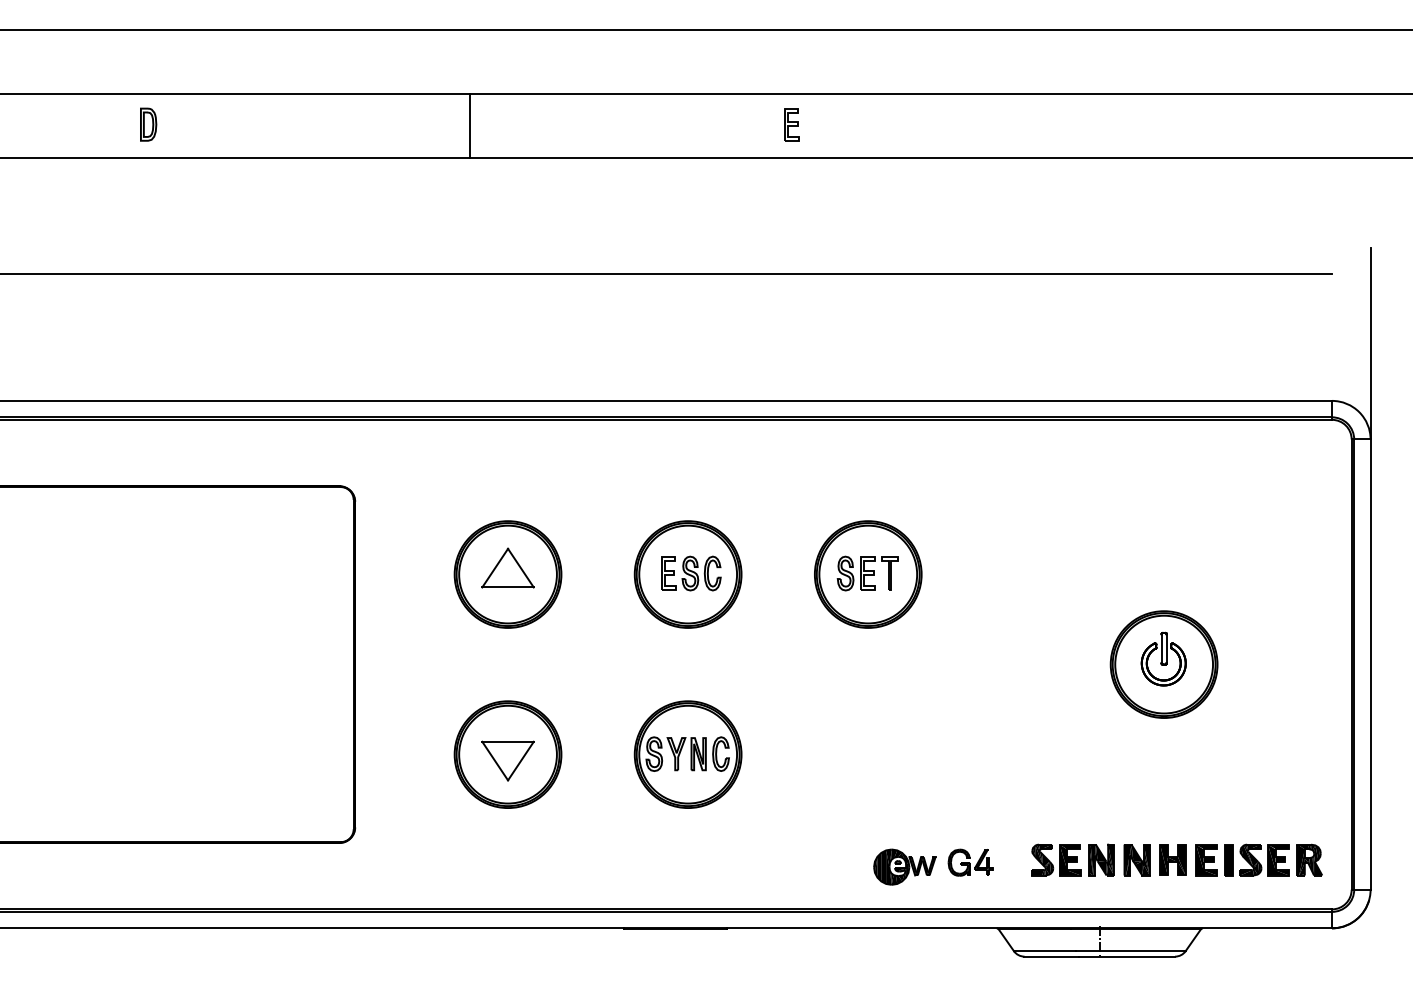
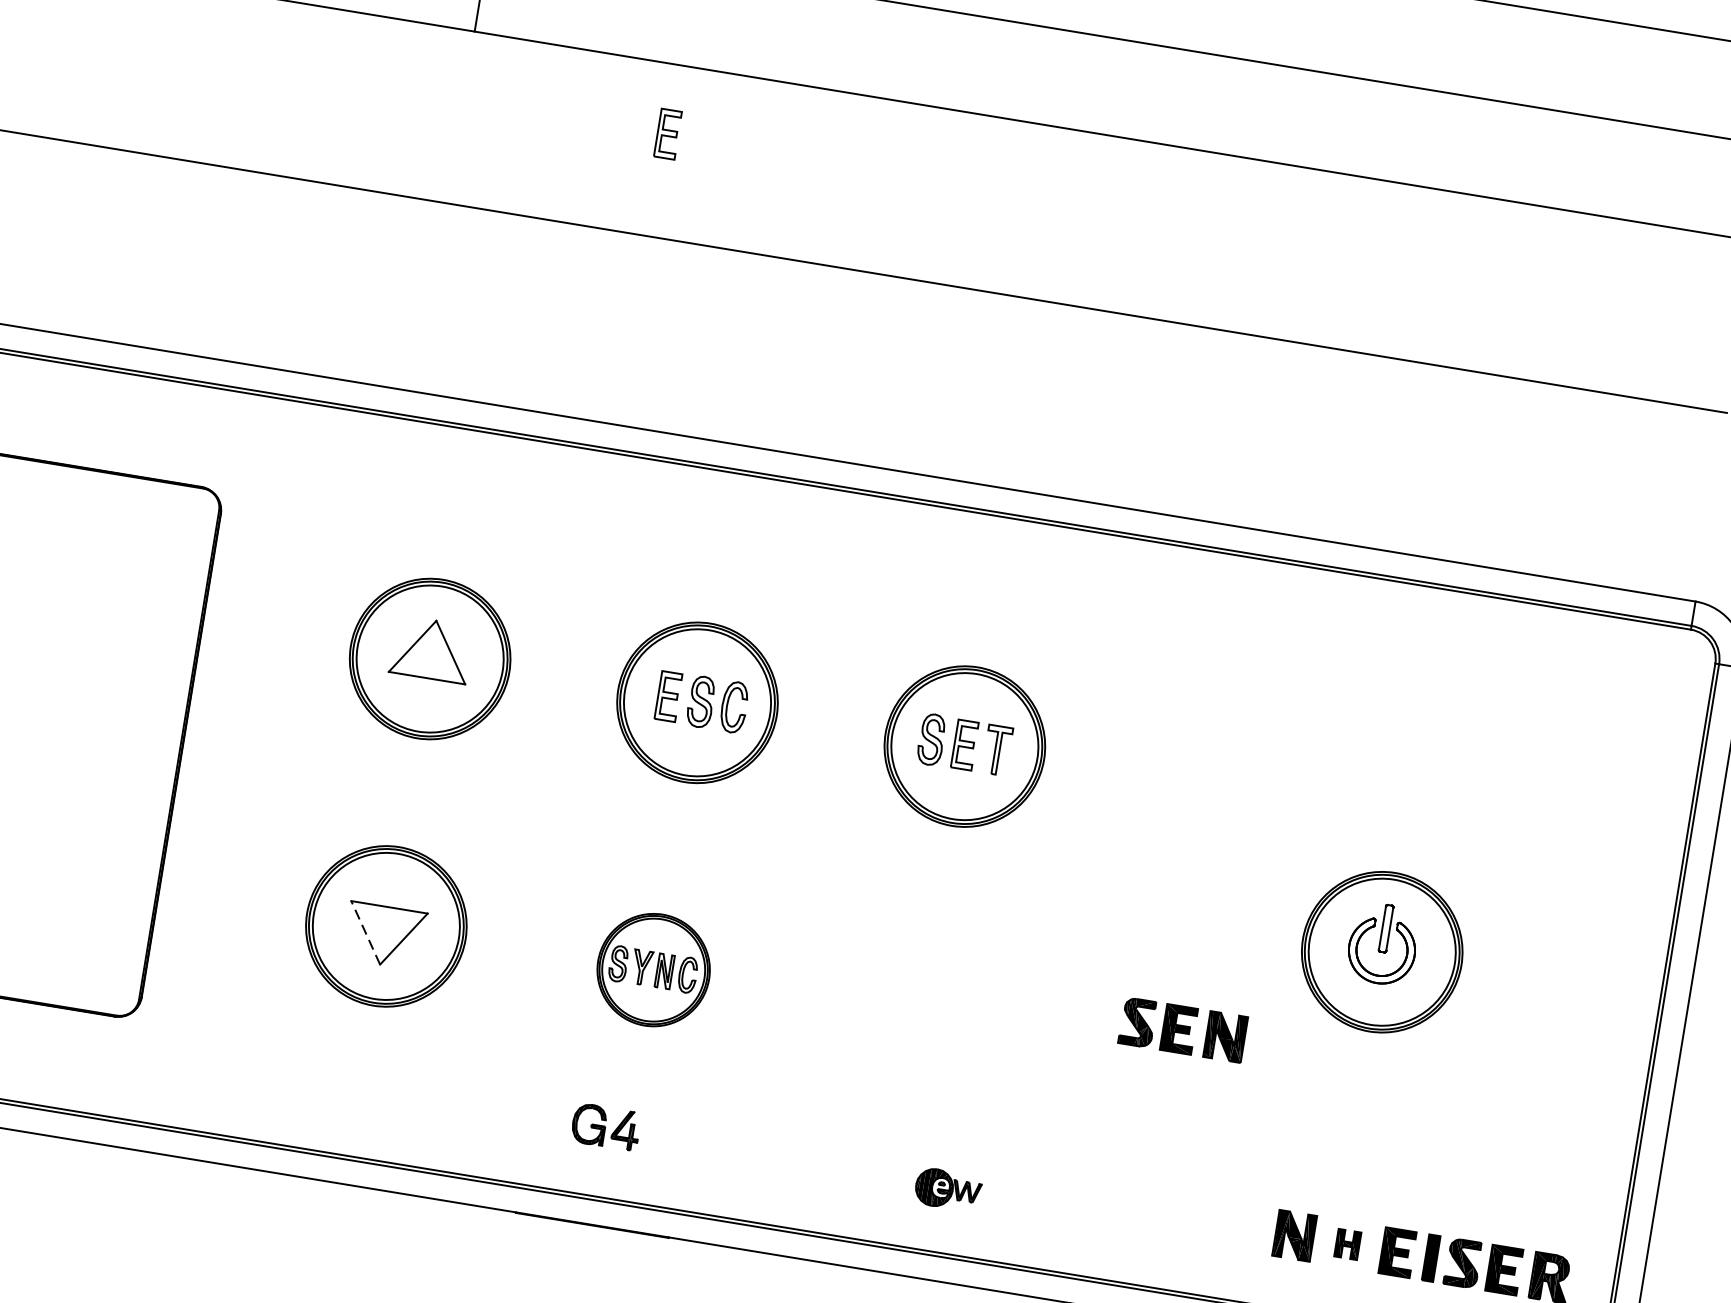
part: (791, 124) -> (667, 133), moved
part: (687, 754) -> (652, 969), size x0.7
line: (494, 760) -> (364, 931), solid -> dashed
part: (1072, 859) -> (1182, 1029), moved
part: (1172, 859) -> (1347, 1243), size x0.6
part: (970, 862) -> (605, 1126), moved
part: (904, 866) -> (947, 1188), size x0.7

